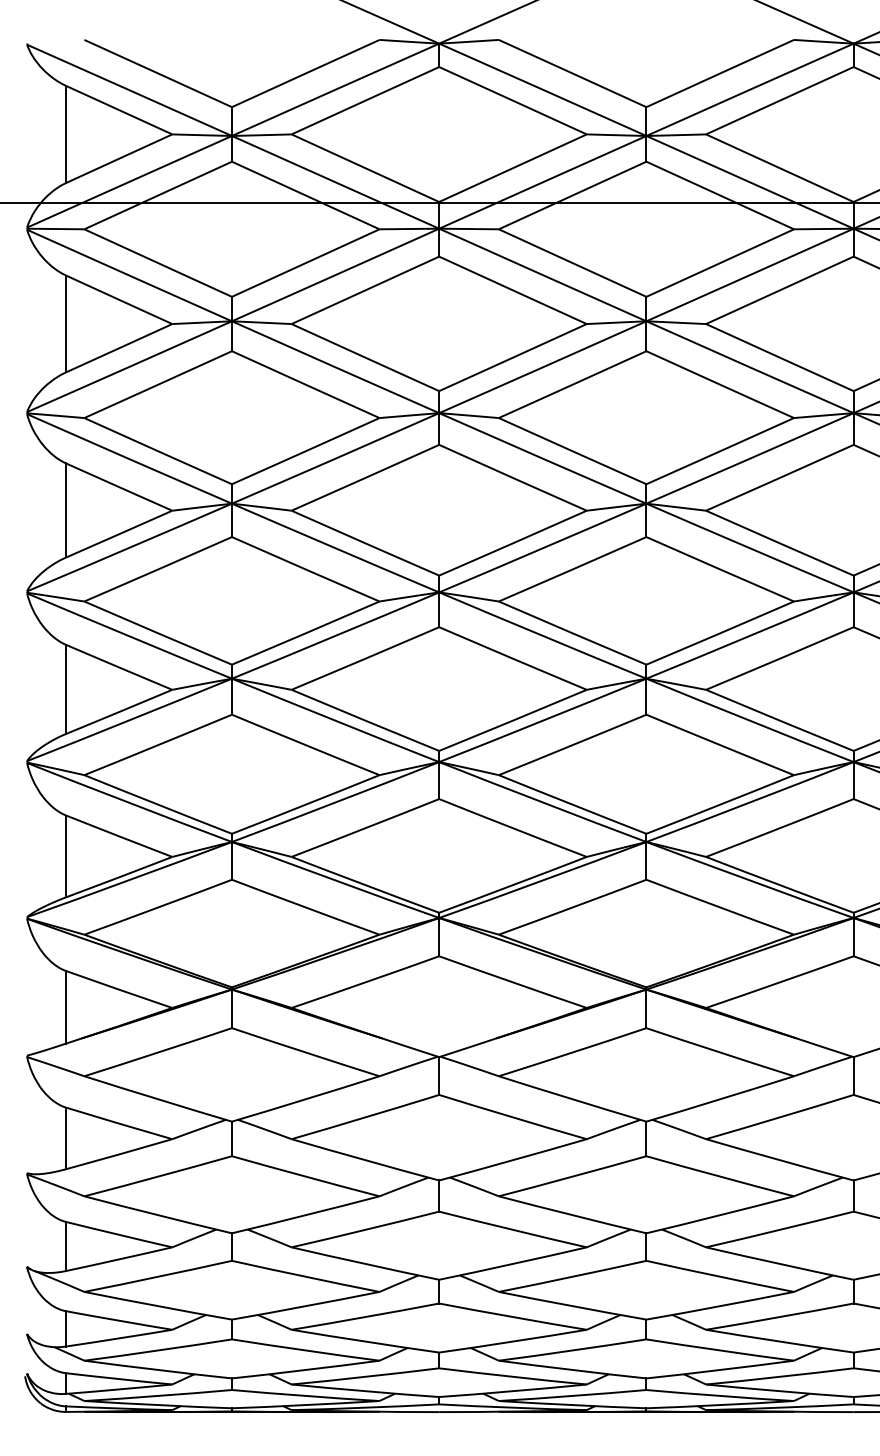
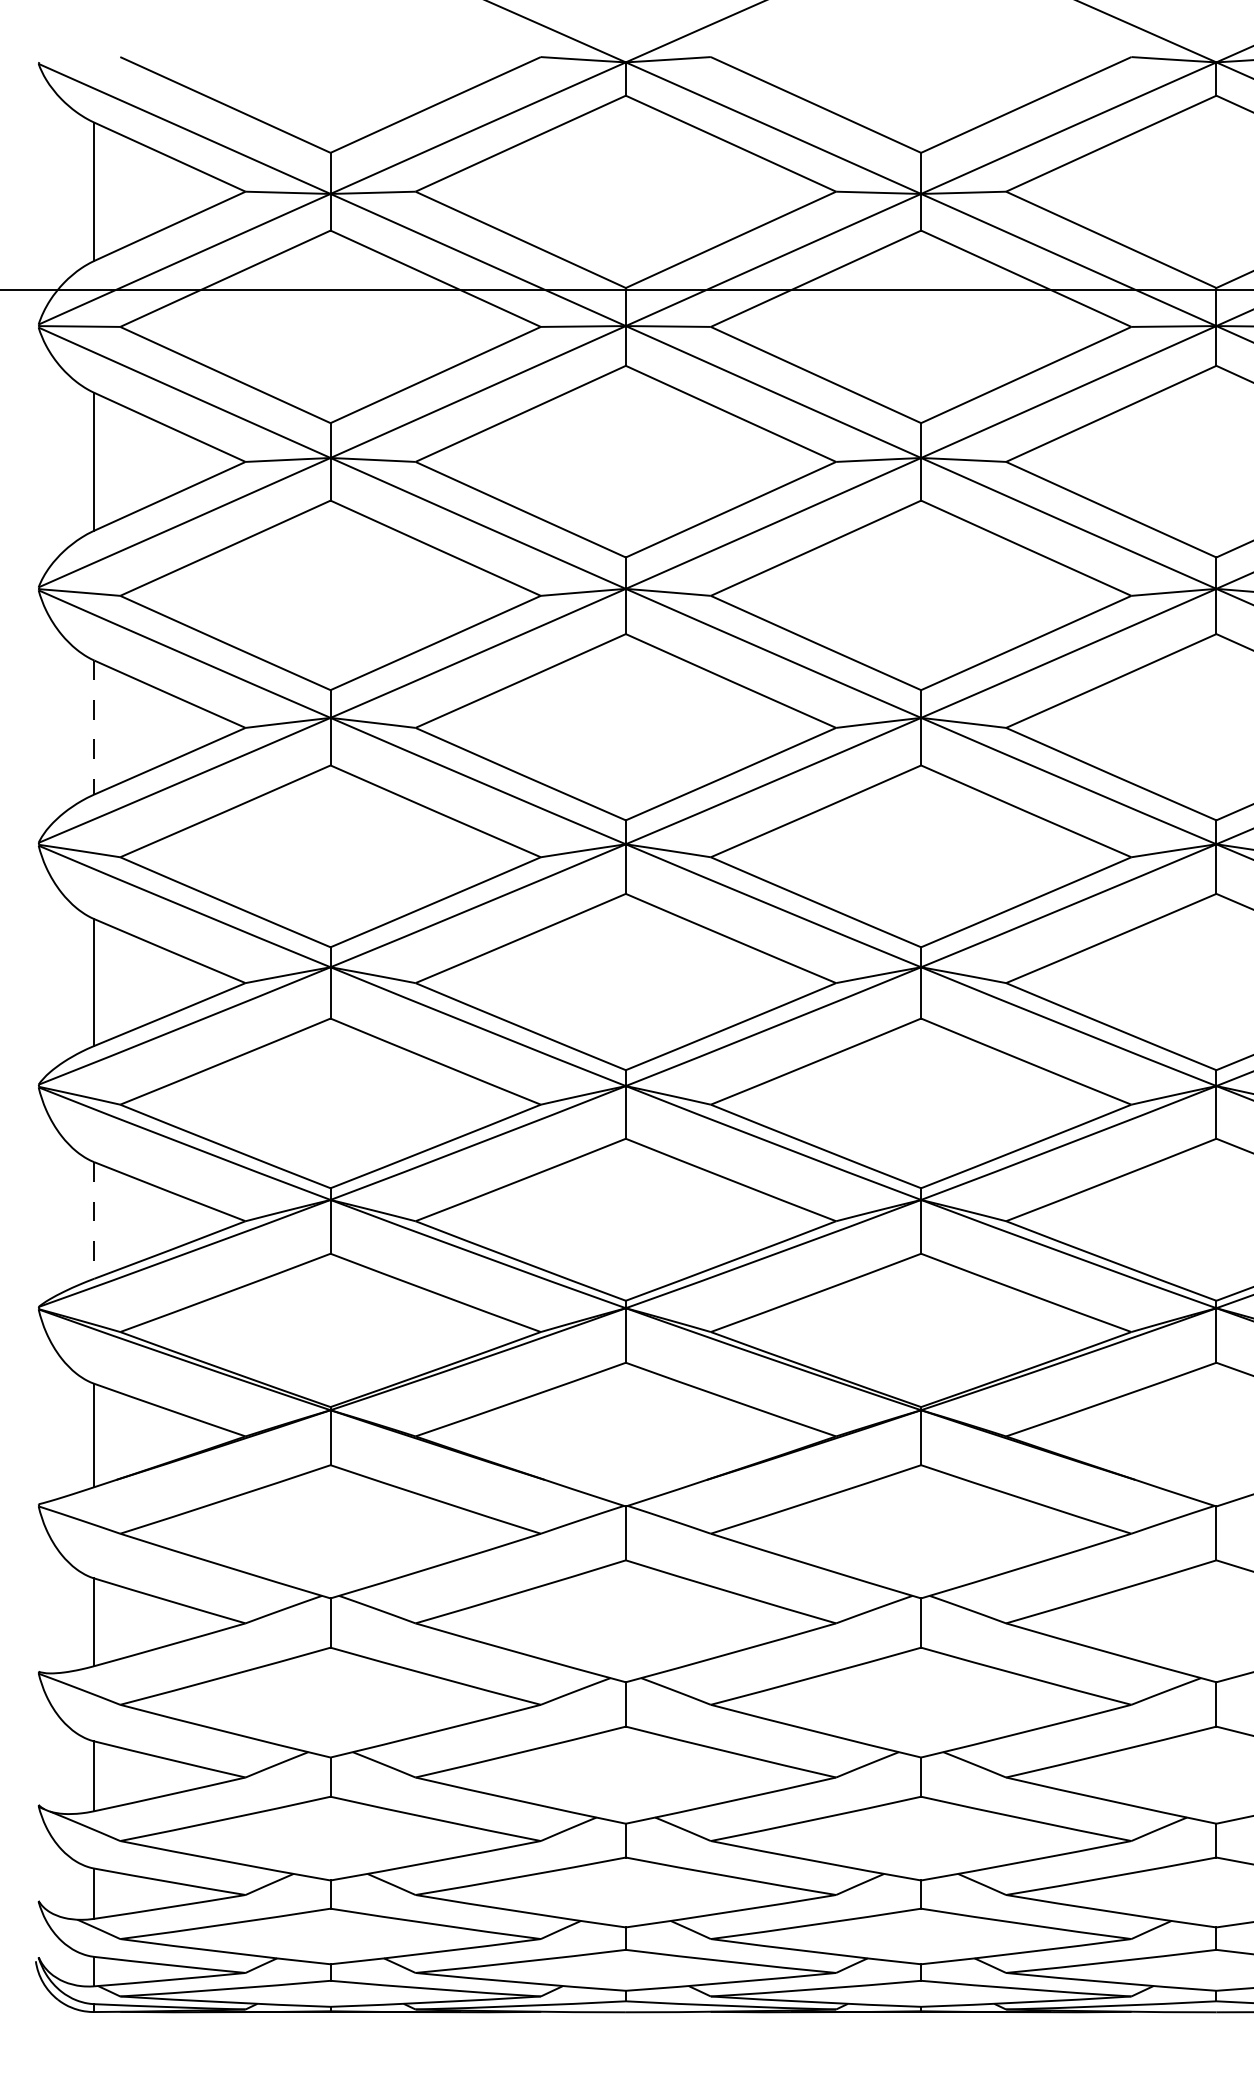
line: (66, 510) -> (94, 727), solid -> dashed
line: (66, 856) -> (94, 1220), solid -> dashed

